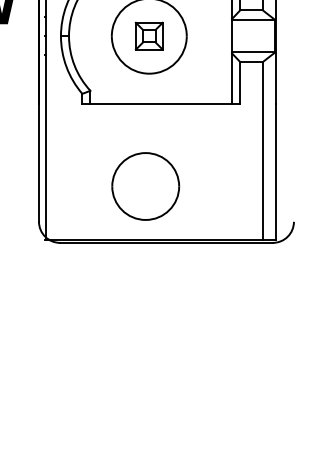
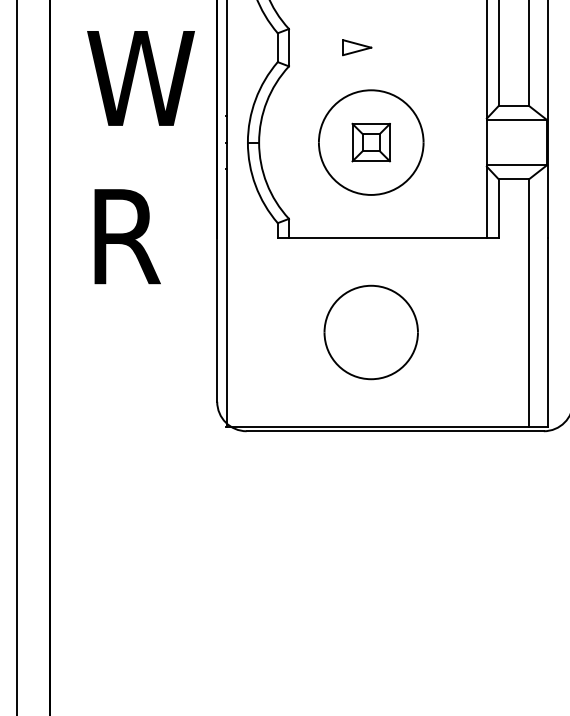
part: (145, 186) -> (370, 332), moved

